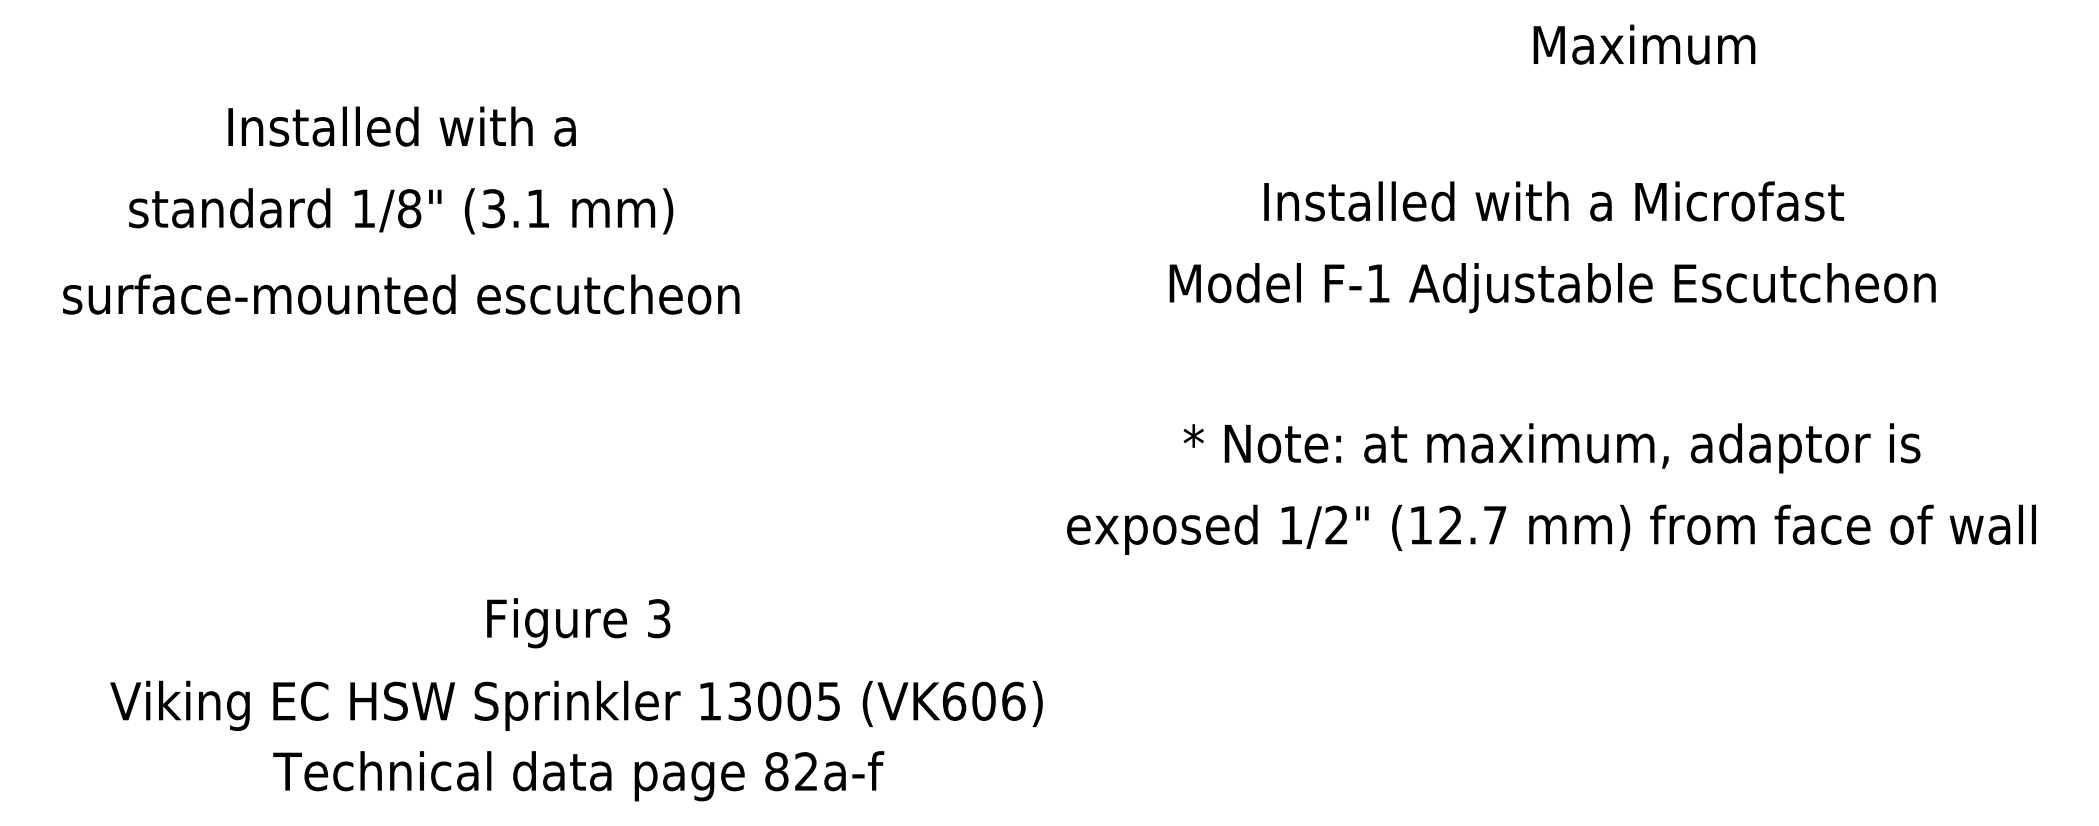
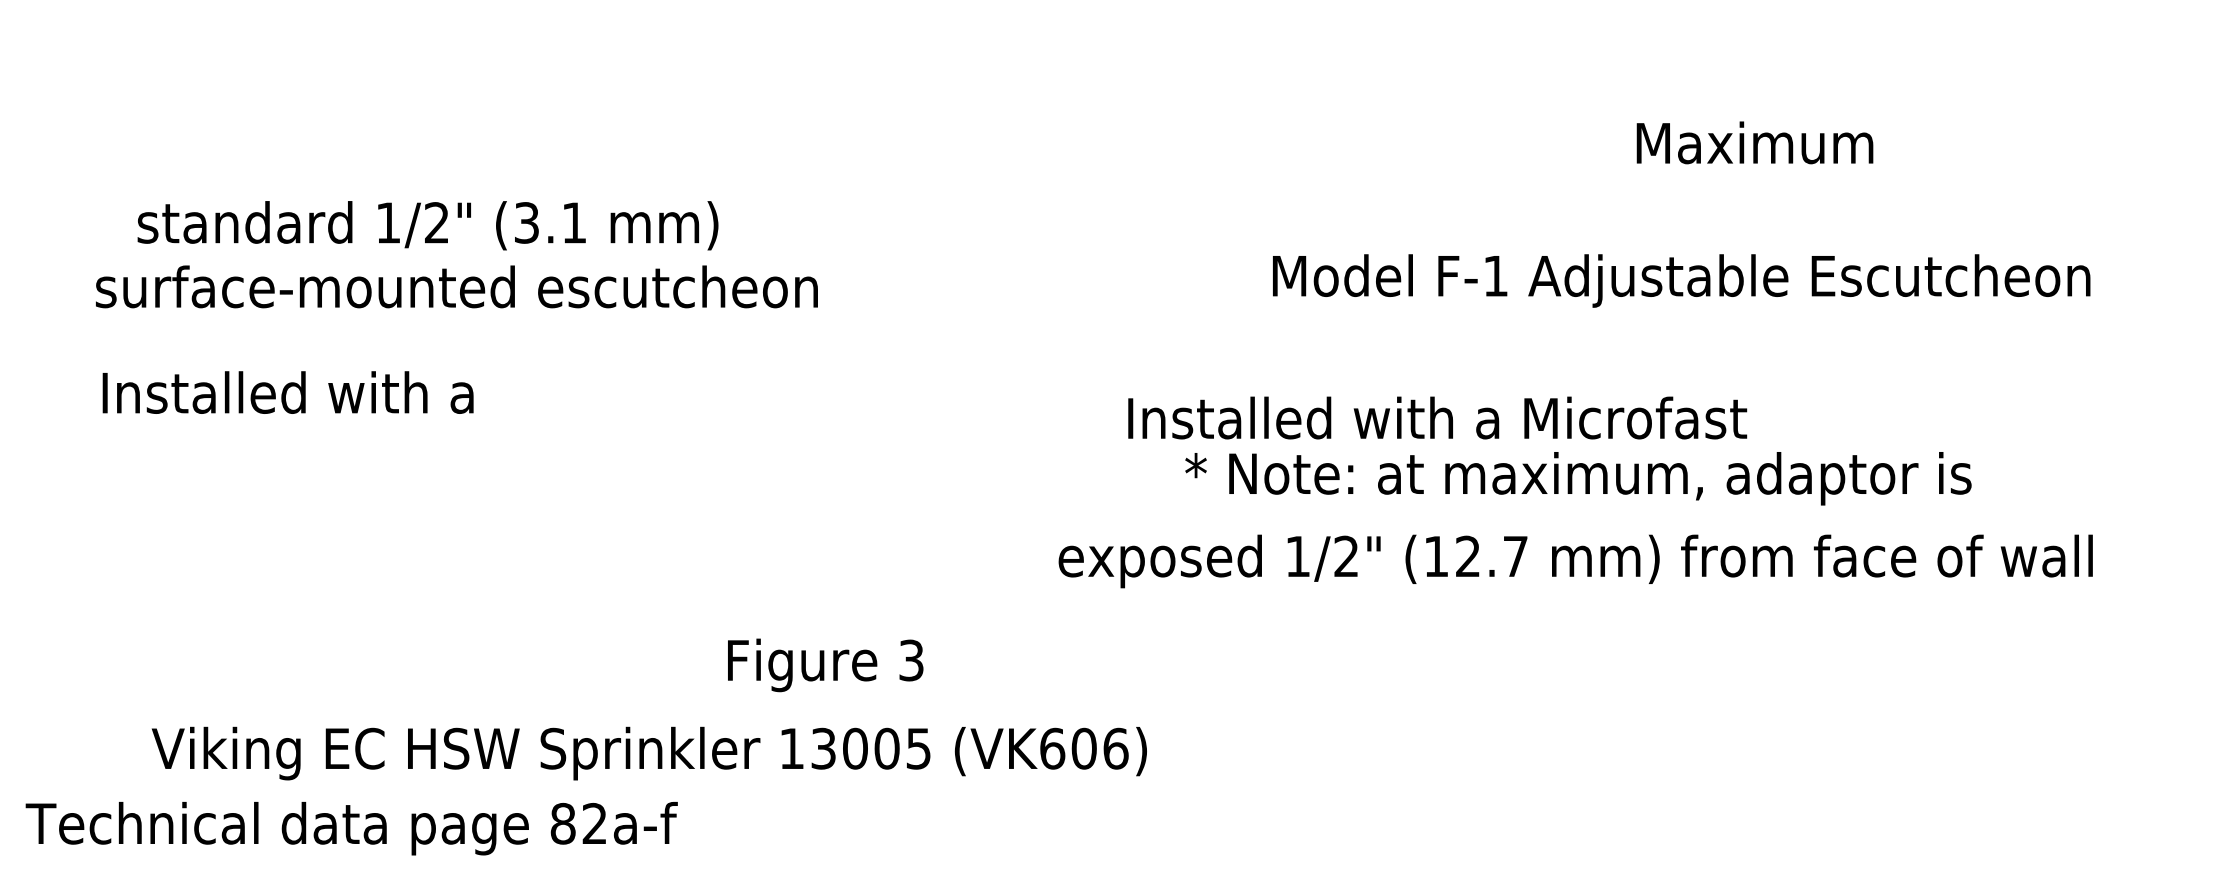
text: (1644, 44) -> (1755, 142), moved
text: (401, 126) -> (287, 392), moved
text: (1553, 201) -> (1436, 418), moved
text: (409, 208) -> (436, 222), 1/8" -> 1/2"
text: (1552, 288) -> (1681, 281), moved
text: (401, 294) -> (457, 286), moved
text: (1551, 448) -> (1577, 478), moved
text: (1551, 529) -> (1575, 561), moved
text: (578, 623) -> (825, 665), moved
text: (576, 705) -> (649, 753), moved
text: (578, 776) -> (351, 828), moved

